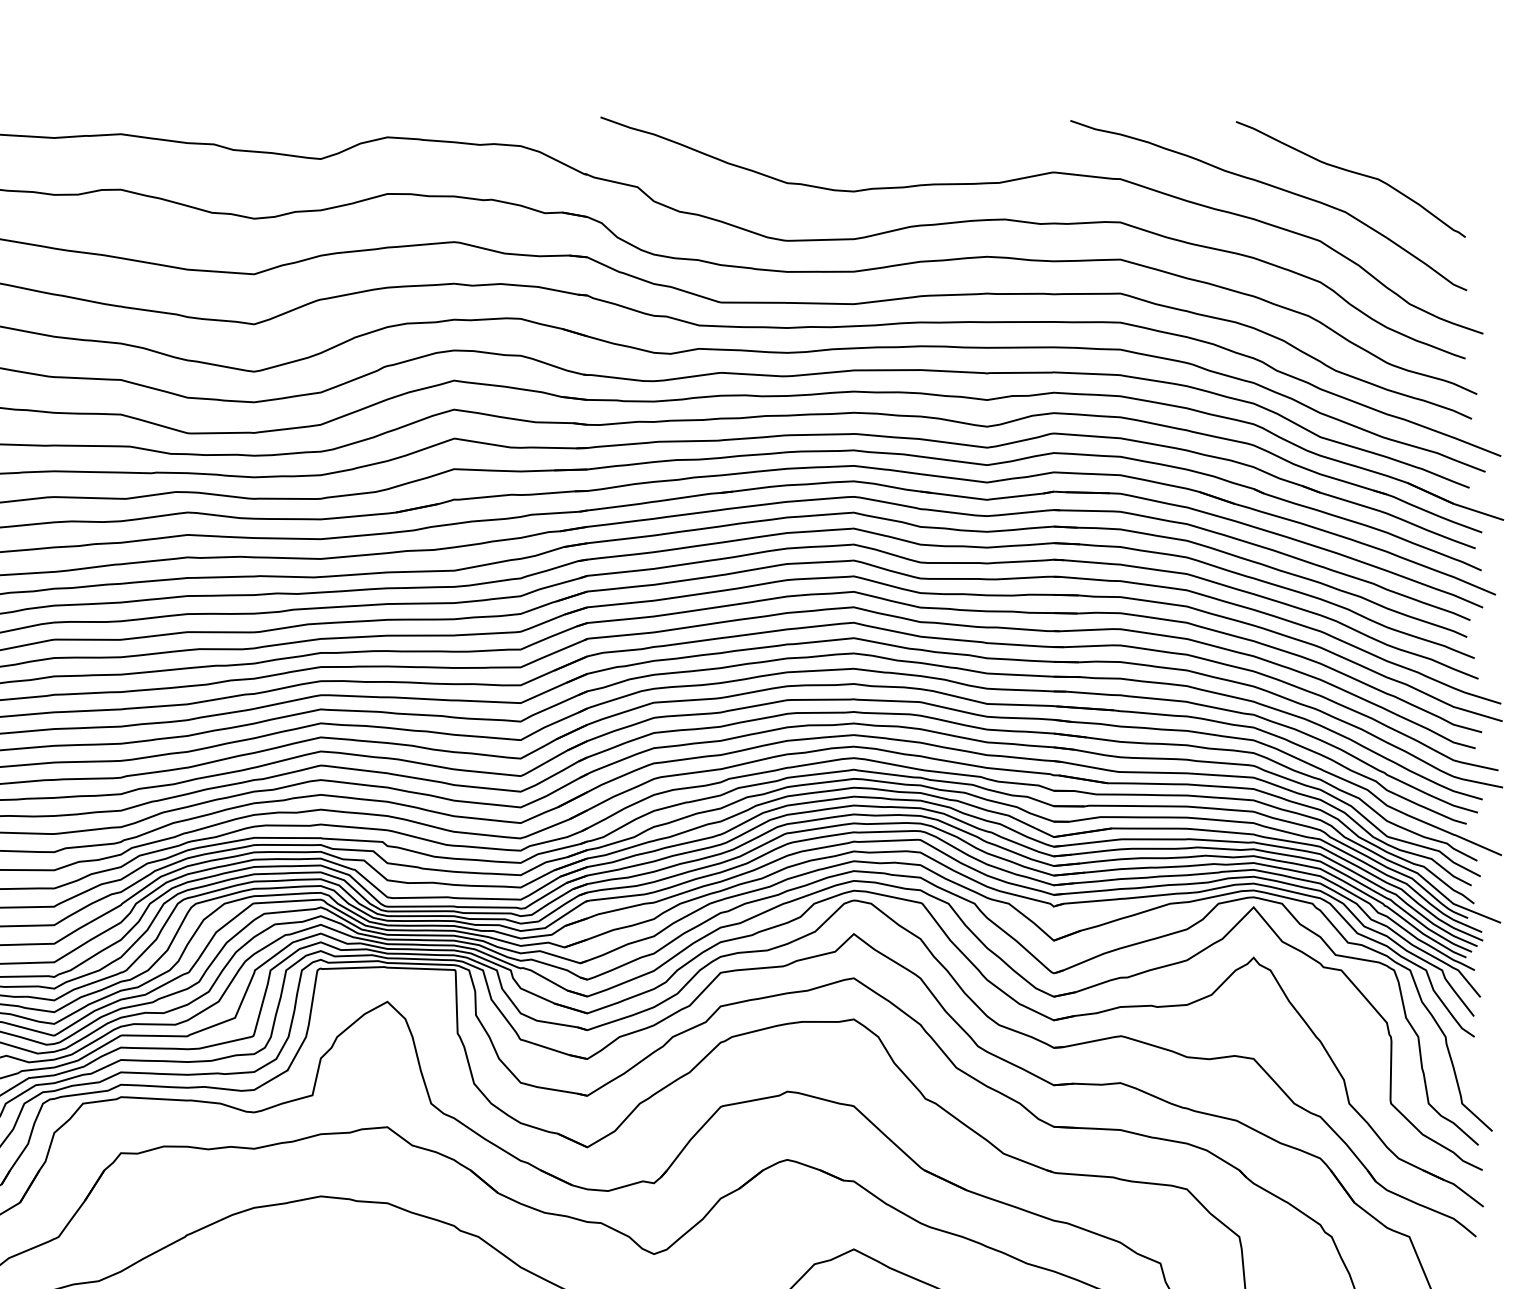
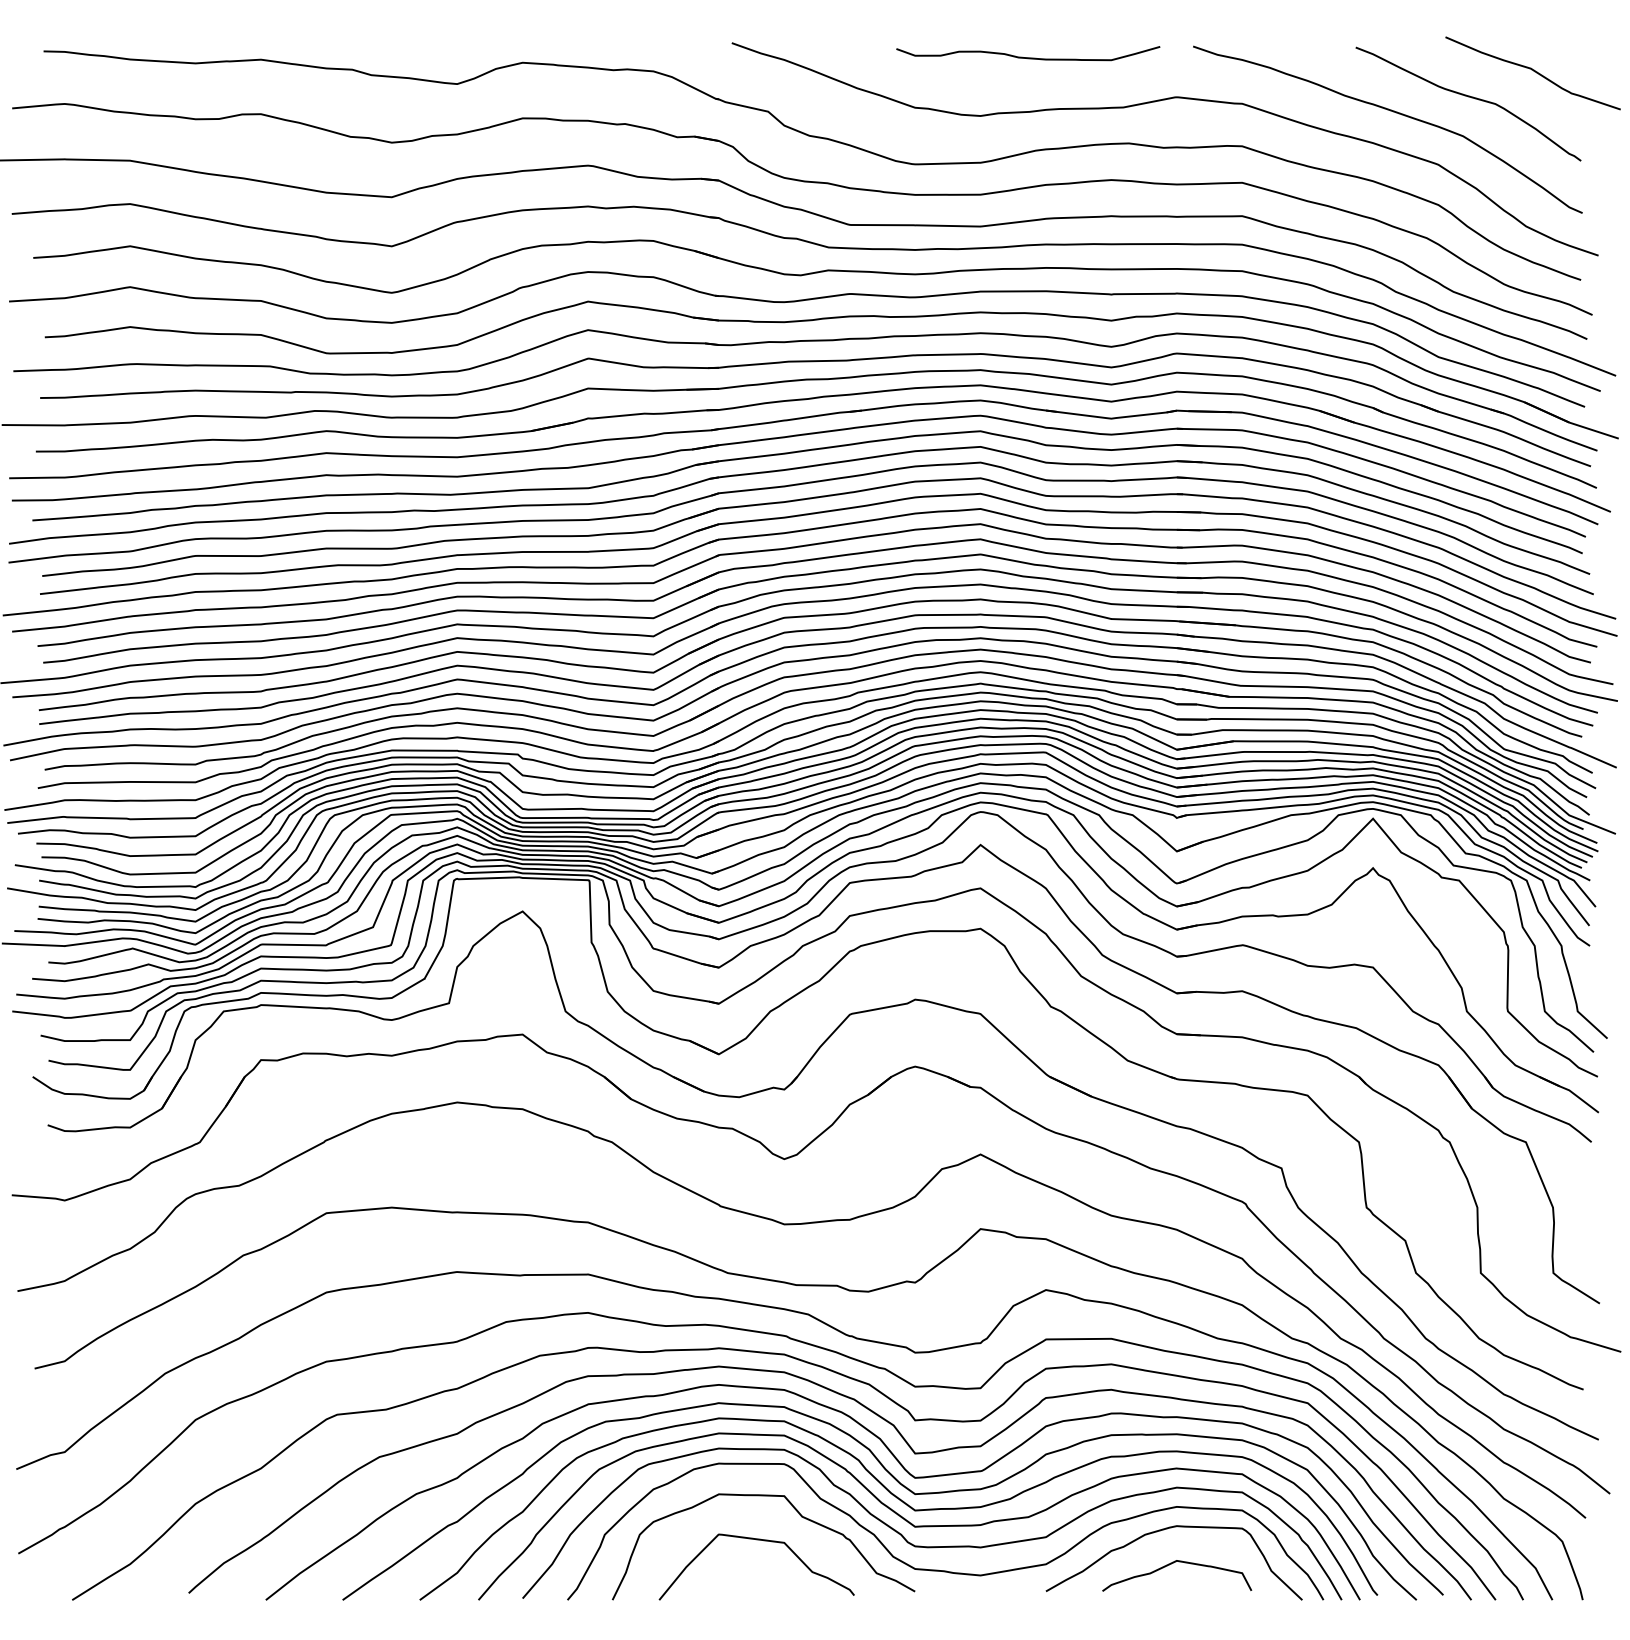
curve: (902, 131) -> (1028, 57), added
curve: (1417, 146) -> (1533, 71), added

